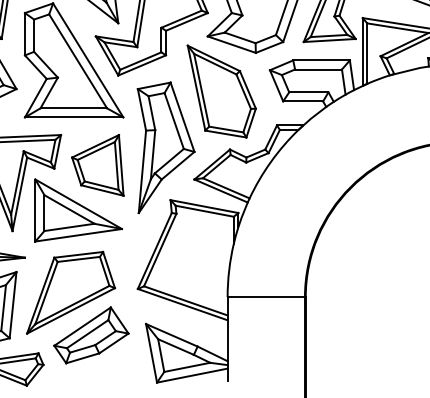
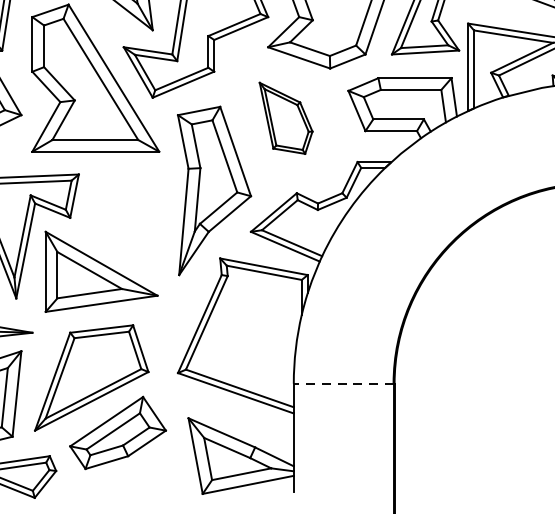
part: (221, 91) -> (285, 118), size x0.6
part: (97, 165) -> (125, 213), removed
line: (266, 297) -> (343, 384), solid -> dashed

